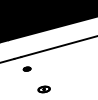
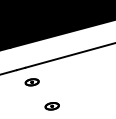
part: (26, 68) -> (31, 81), size x1.67

